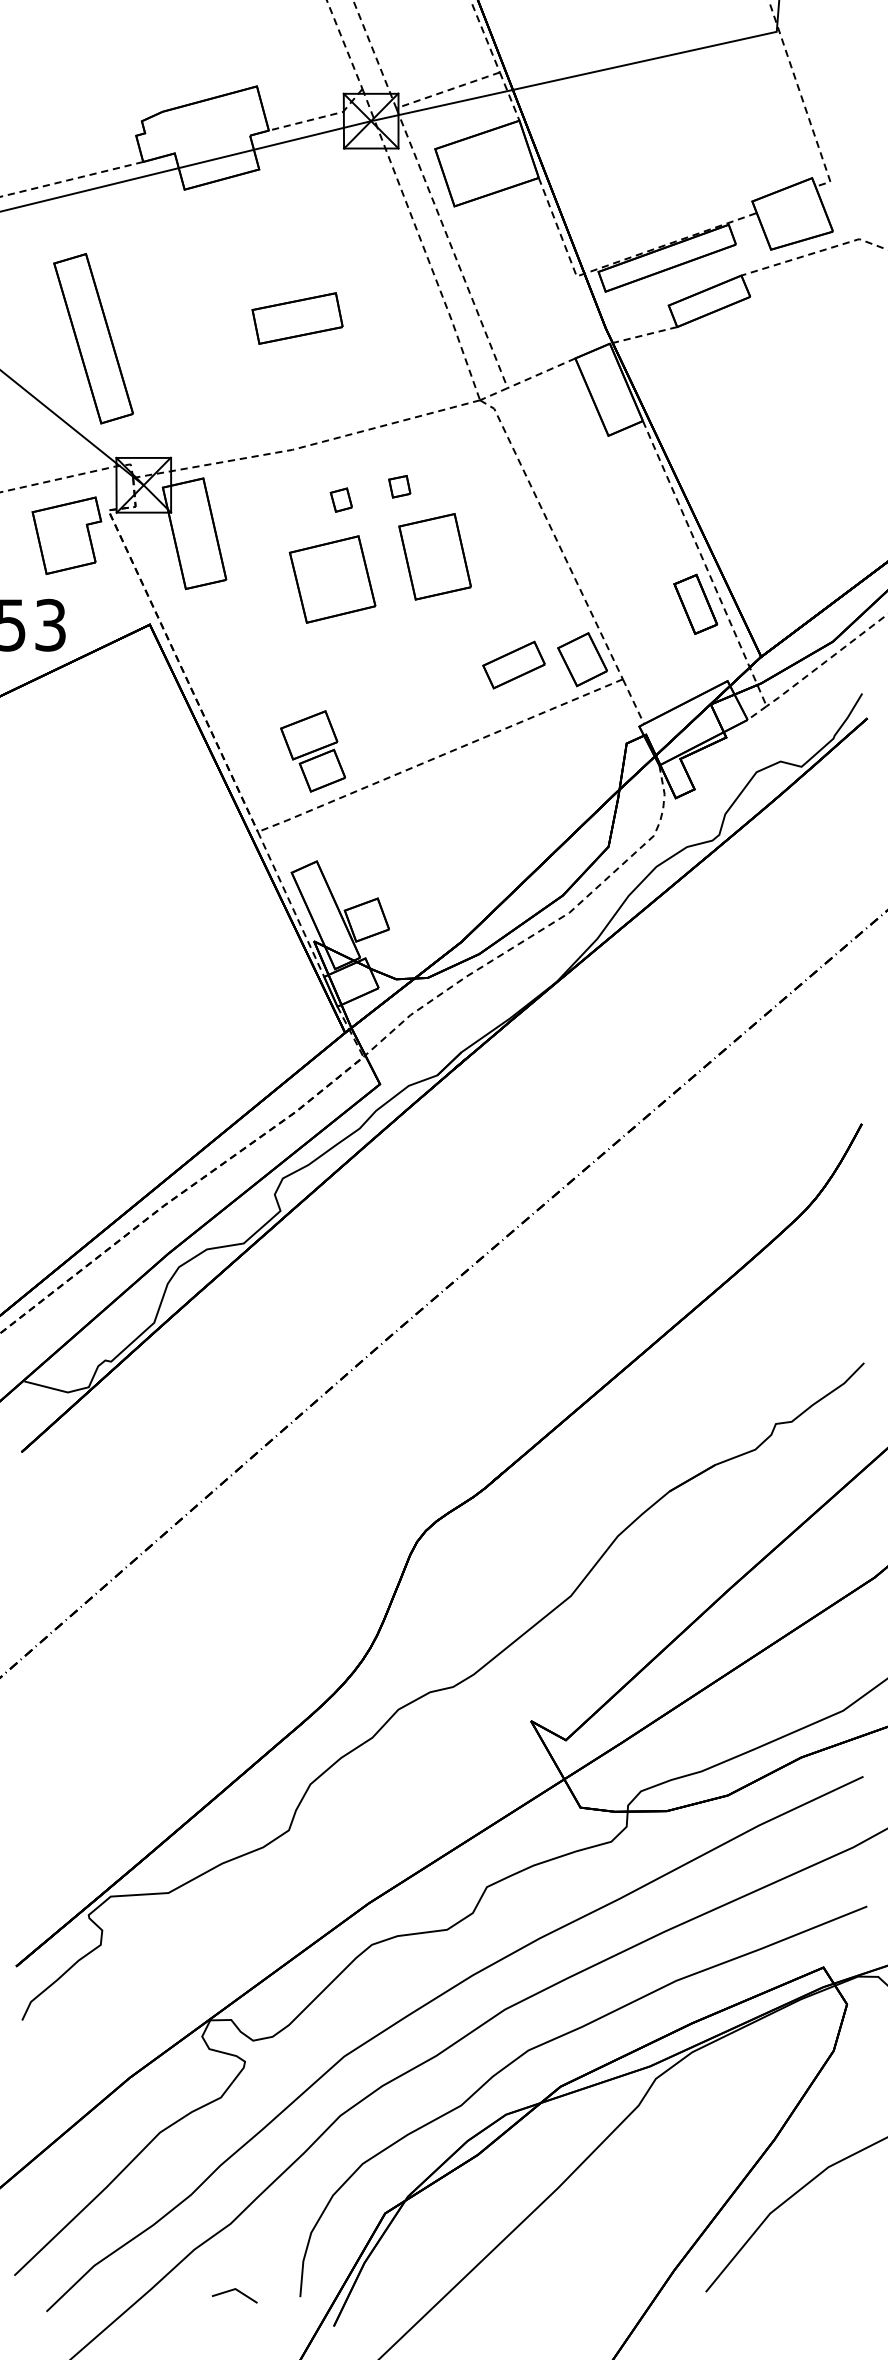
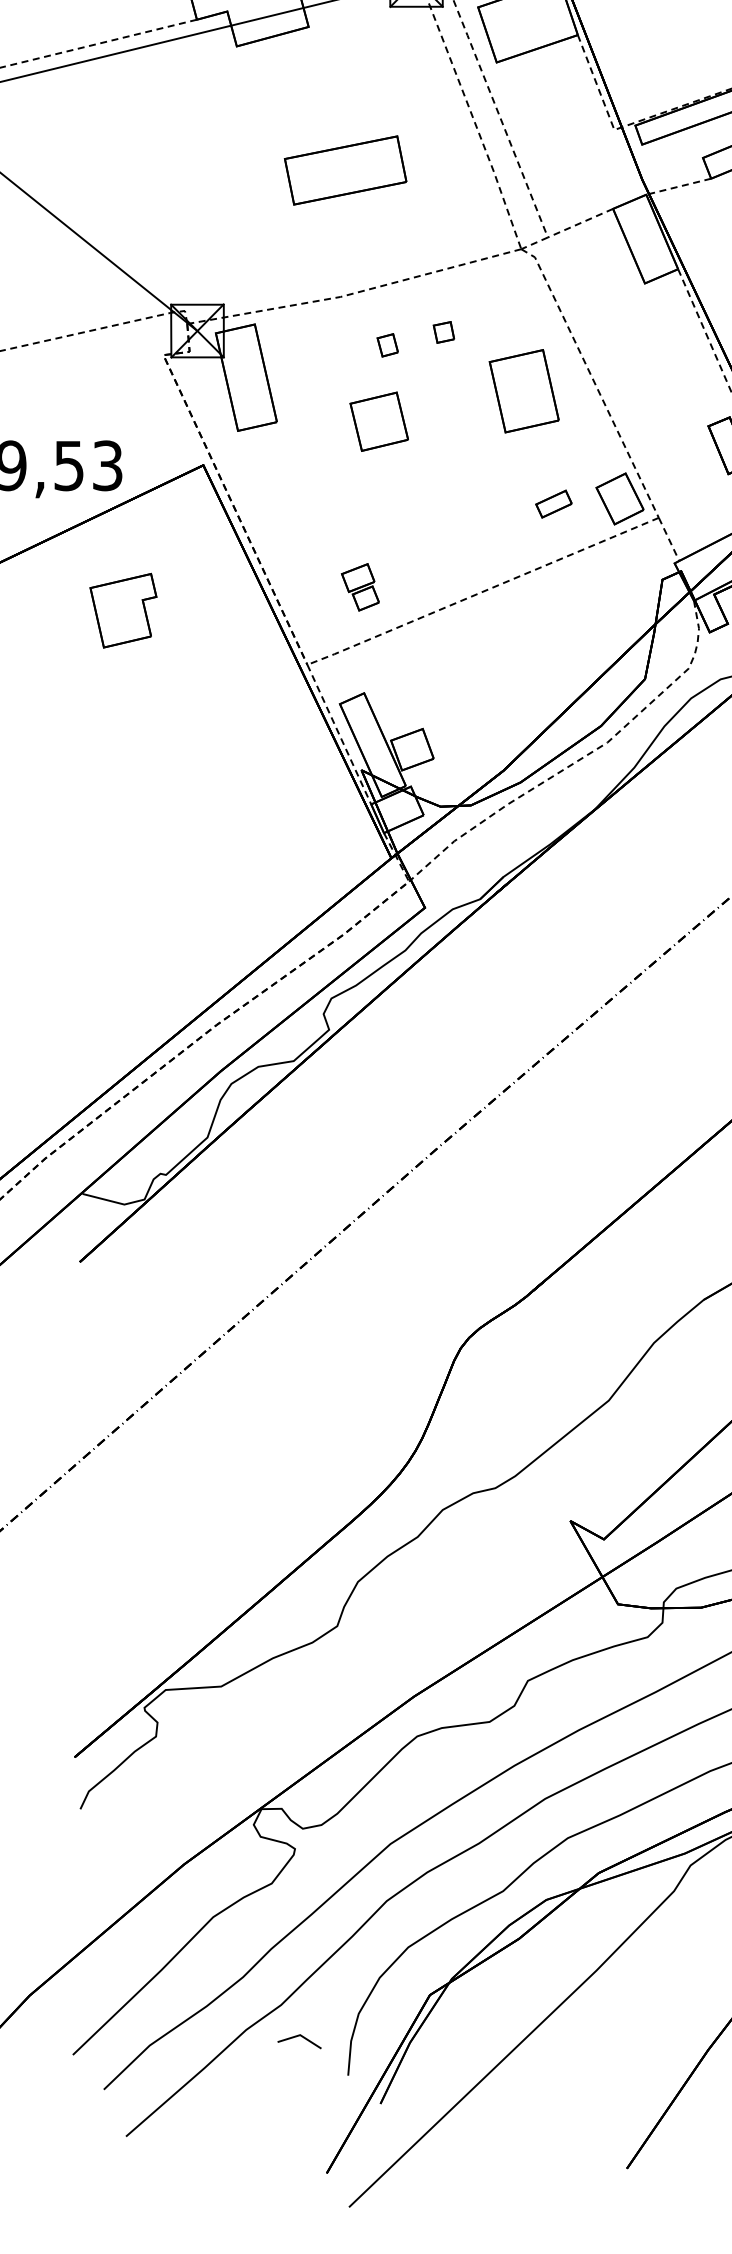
part: (297, 318) -> (345, 170), size x1.4
part: (93, 338) -> (149, 189), removed
part: (66, 535) -> (123, 610), moved
part: (434, 556) -> (523, 390), moved
part: (332, 579) -> (379, 421), size x0.7
part: (513, 664) -> (553, 503), size x0.6
part: (312, 751) -> (359, 587), size x0.6
line: (234, 2290) -> (299, 2036), moved

